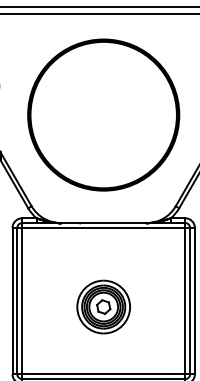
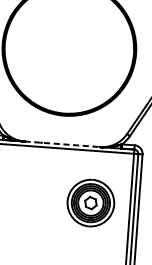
line: (103, 223) -> (62, 144), solid -> dashed
part: (103, 306) -> (90, 202), moved

